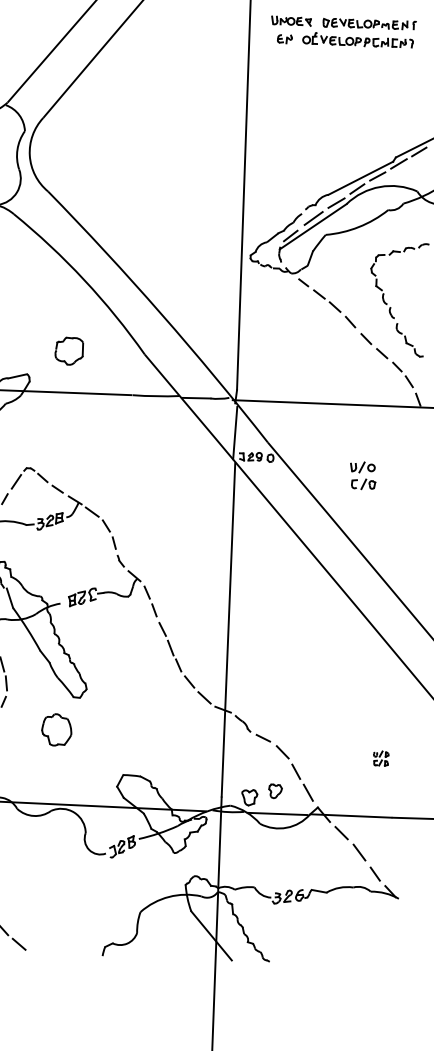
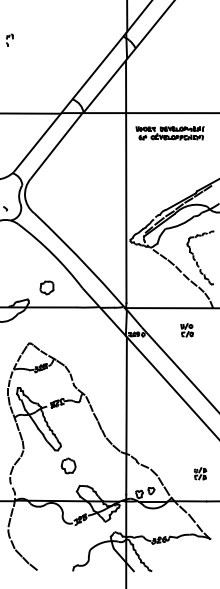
part: (361, 476) -> (186, 330), moved
part: (56, 728) -> (68, 465), moved
part: (381, 757) -> (200, 473), size x1.67

